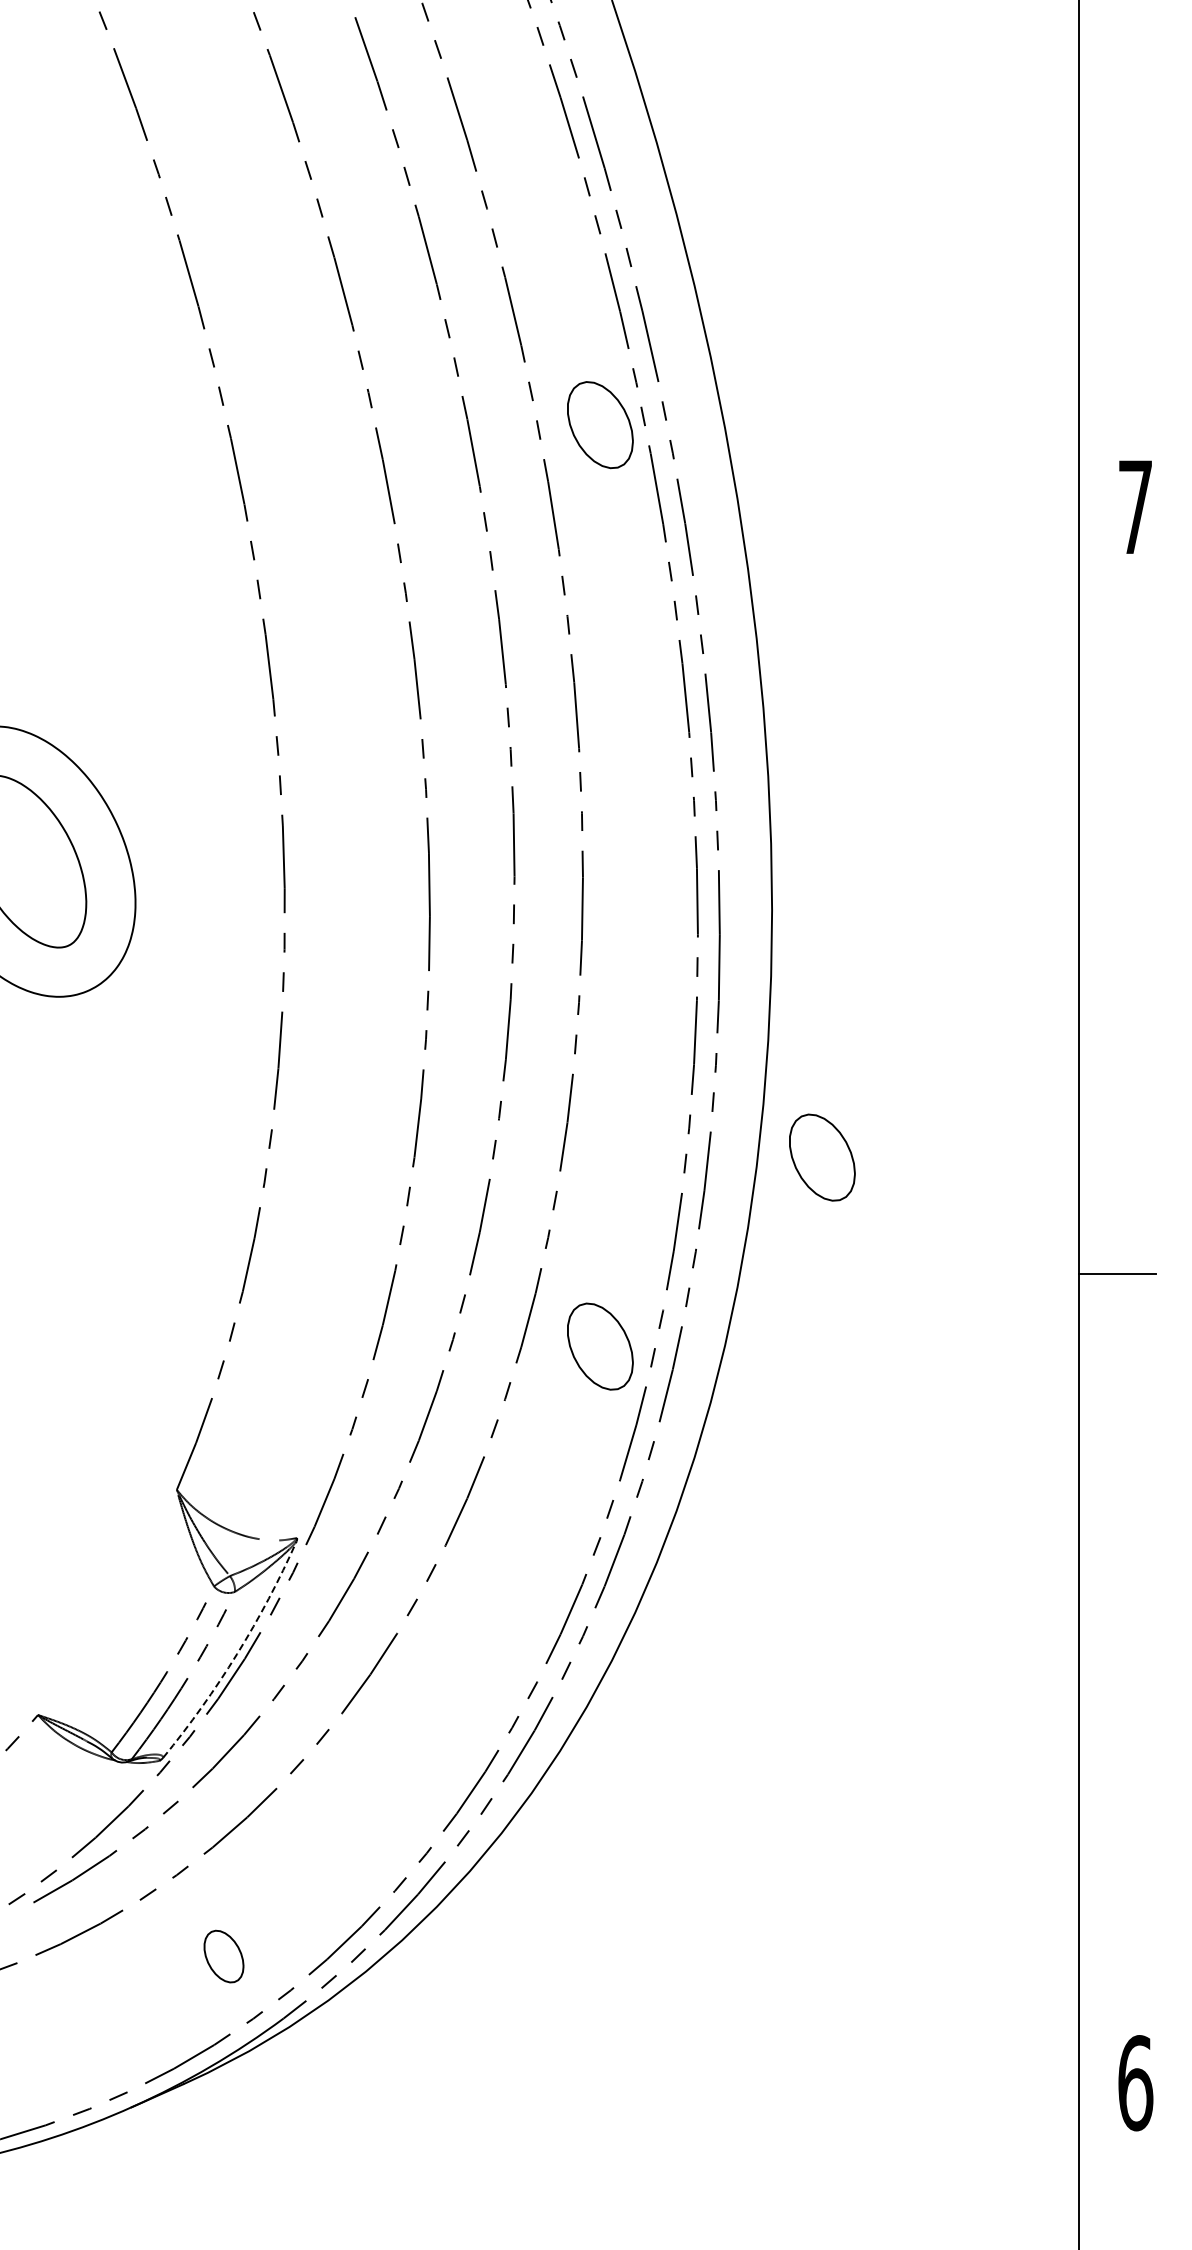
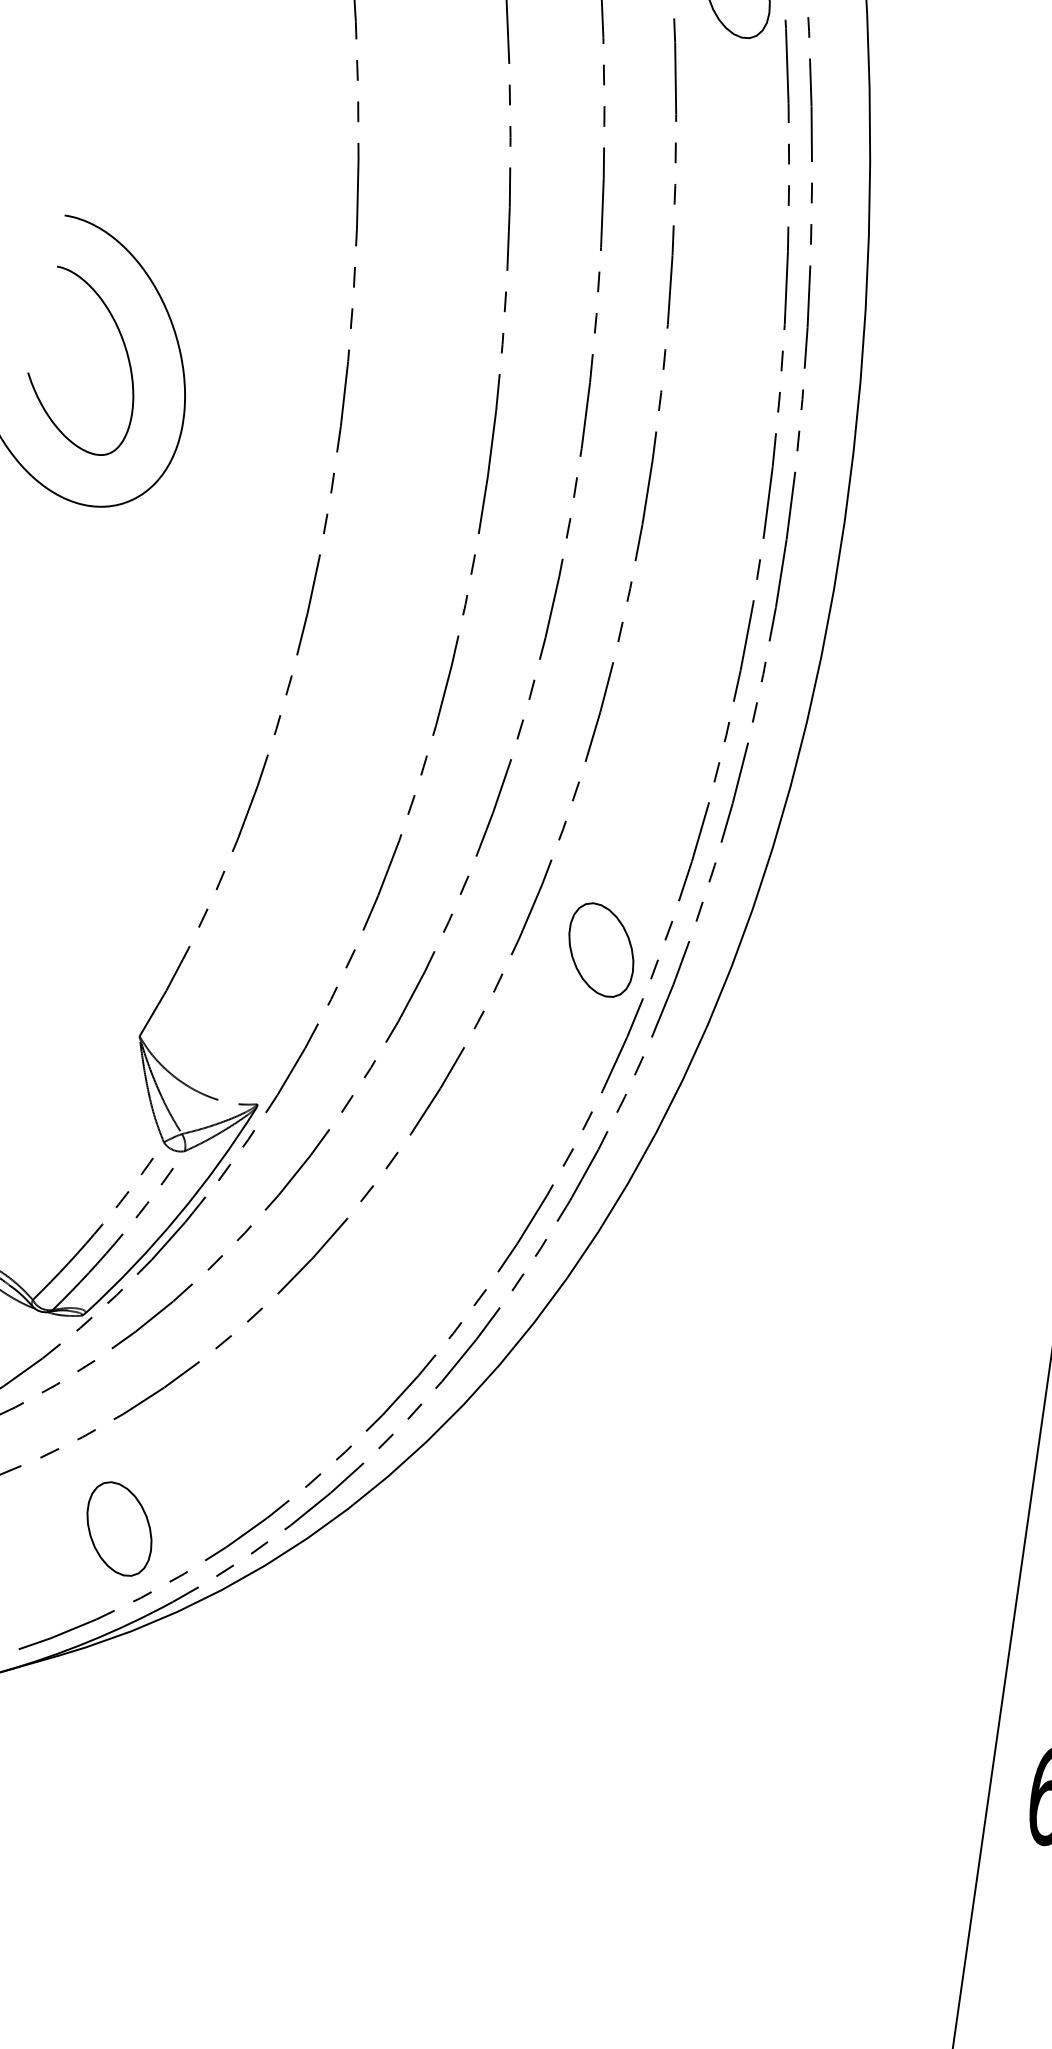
part: (822, 1157) -> (860, 786), removed
arc: (237, 1654) -> (178, 1216), dashed -> solid
part: (223, 1956) -> (118, 1528), size x1.67

